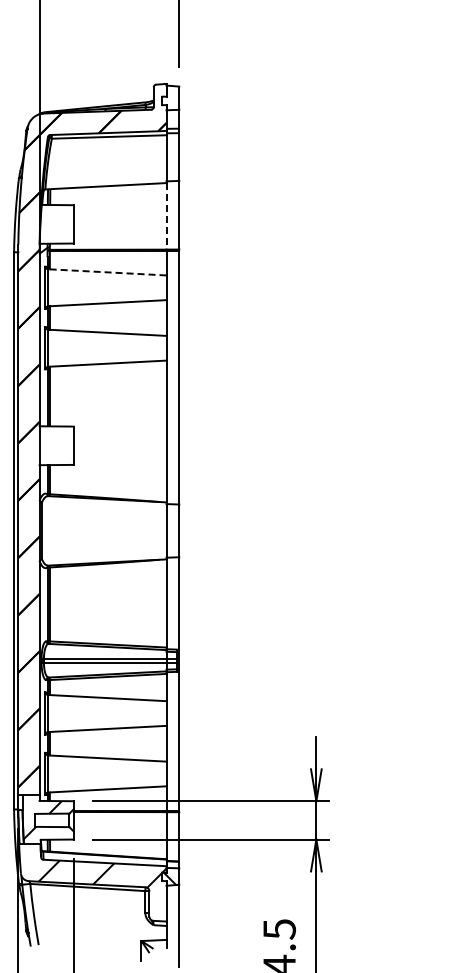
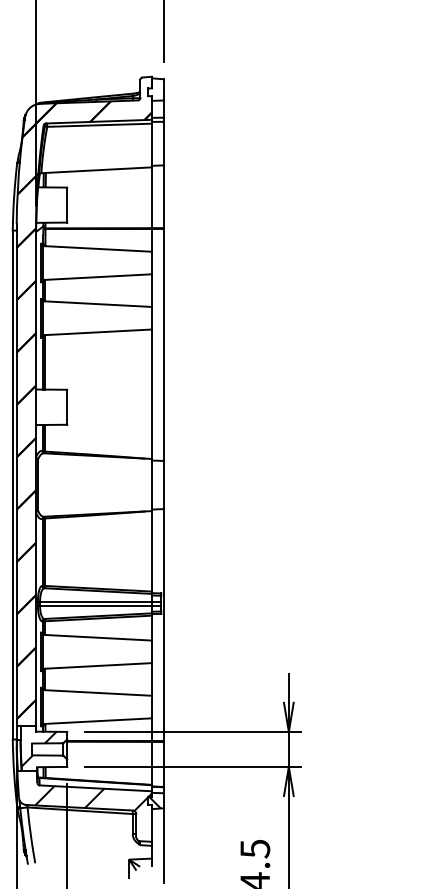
line: (166, 216) -> (151, 197), dashed -> solid
line: (106, 272) -> (97, 249), dashed -> solid

